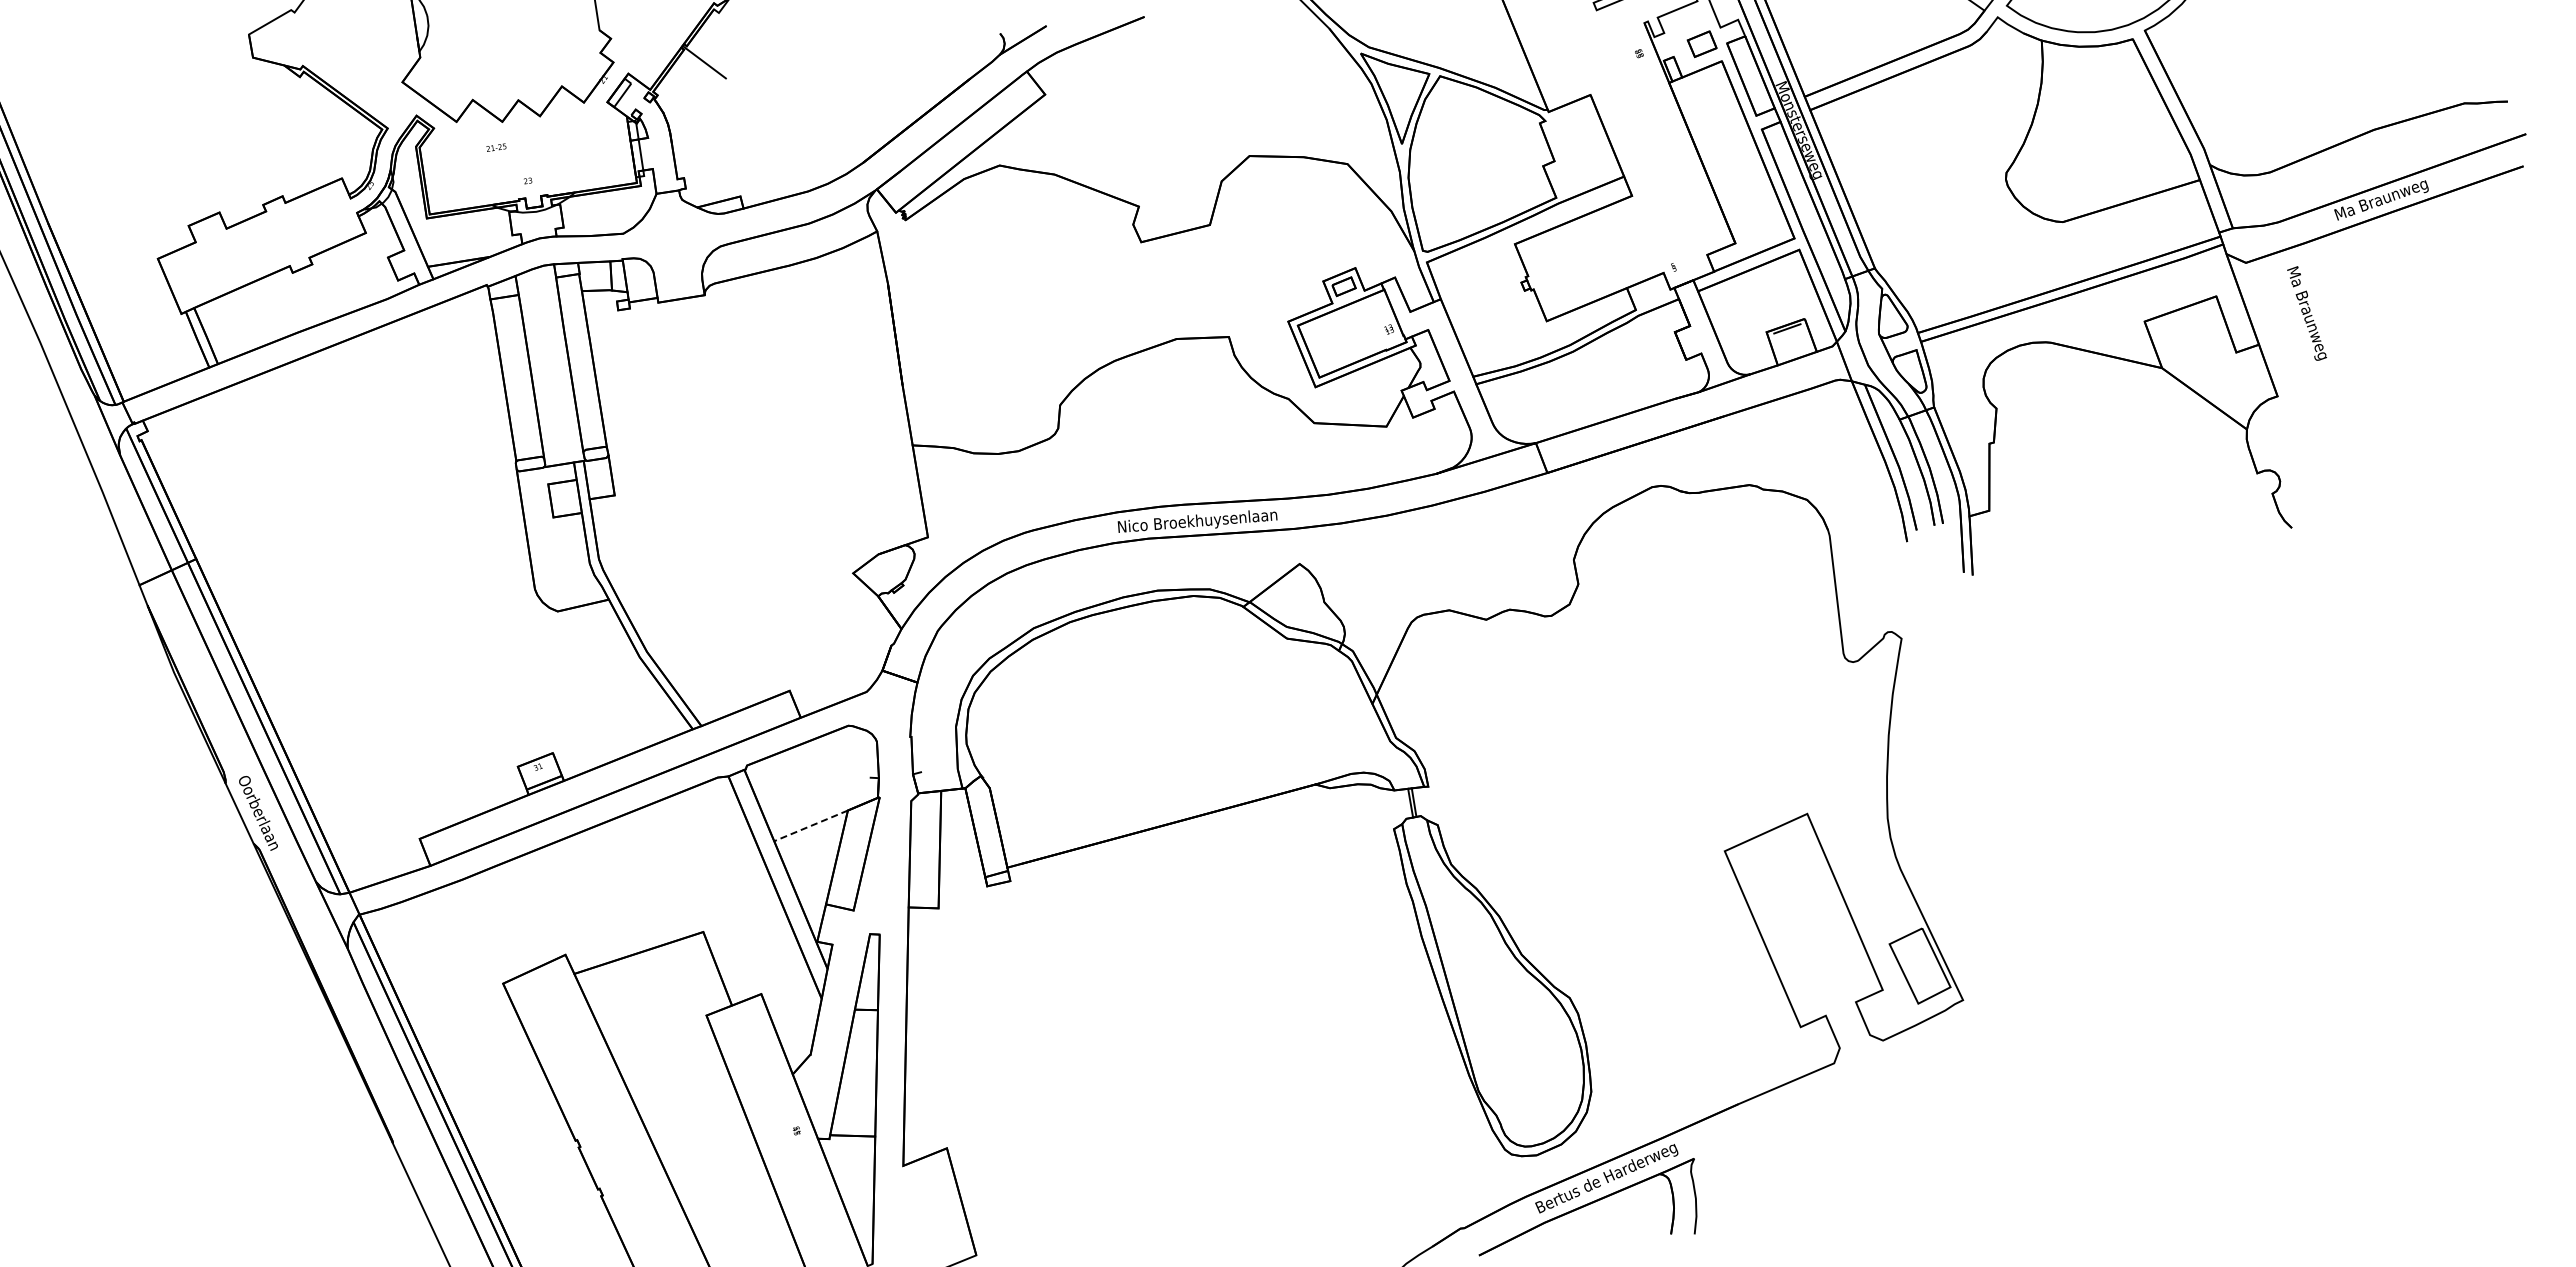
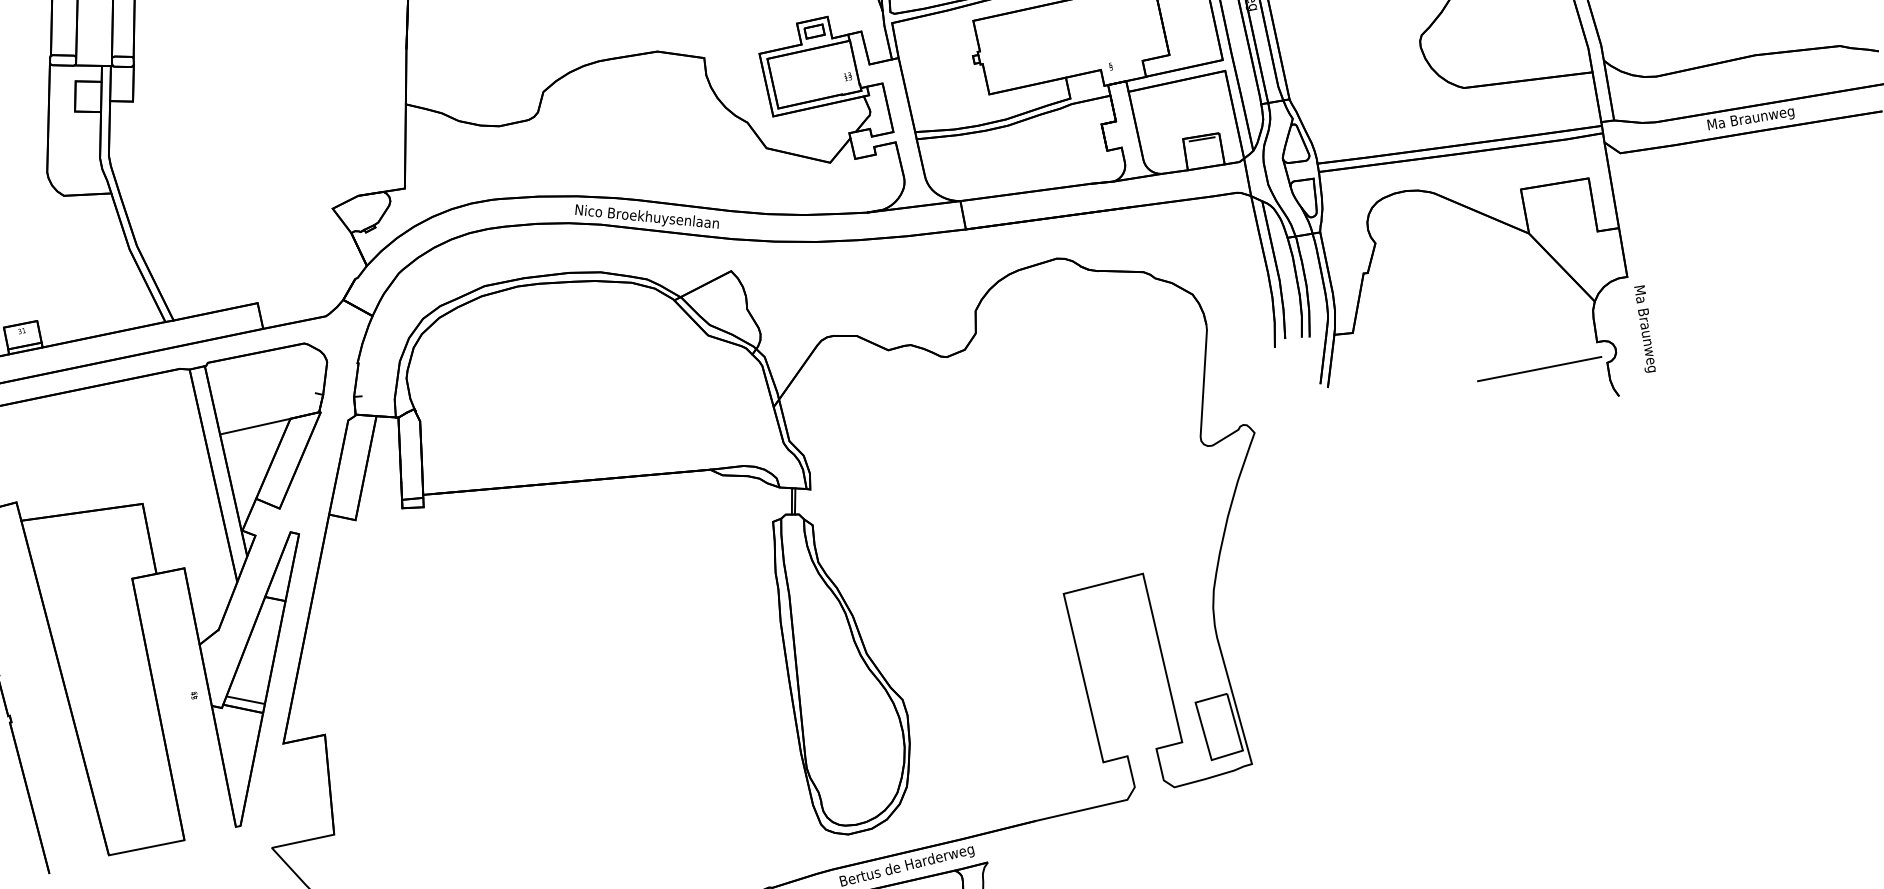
text: (2307, 313) -> (1645, 328), moved
line: (2199, 513) -> (1539, 368), added
line: (811, 825) -> (255, 426), dashed -> solid
line: (853, 1125) -> (245, 699), added

